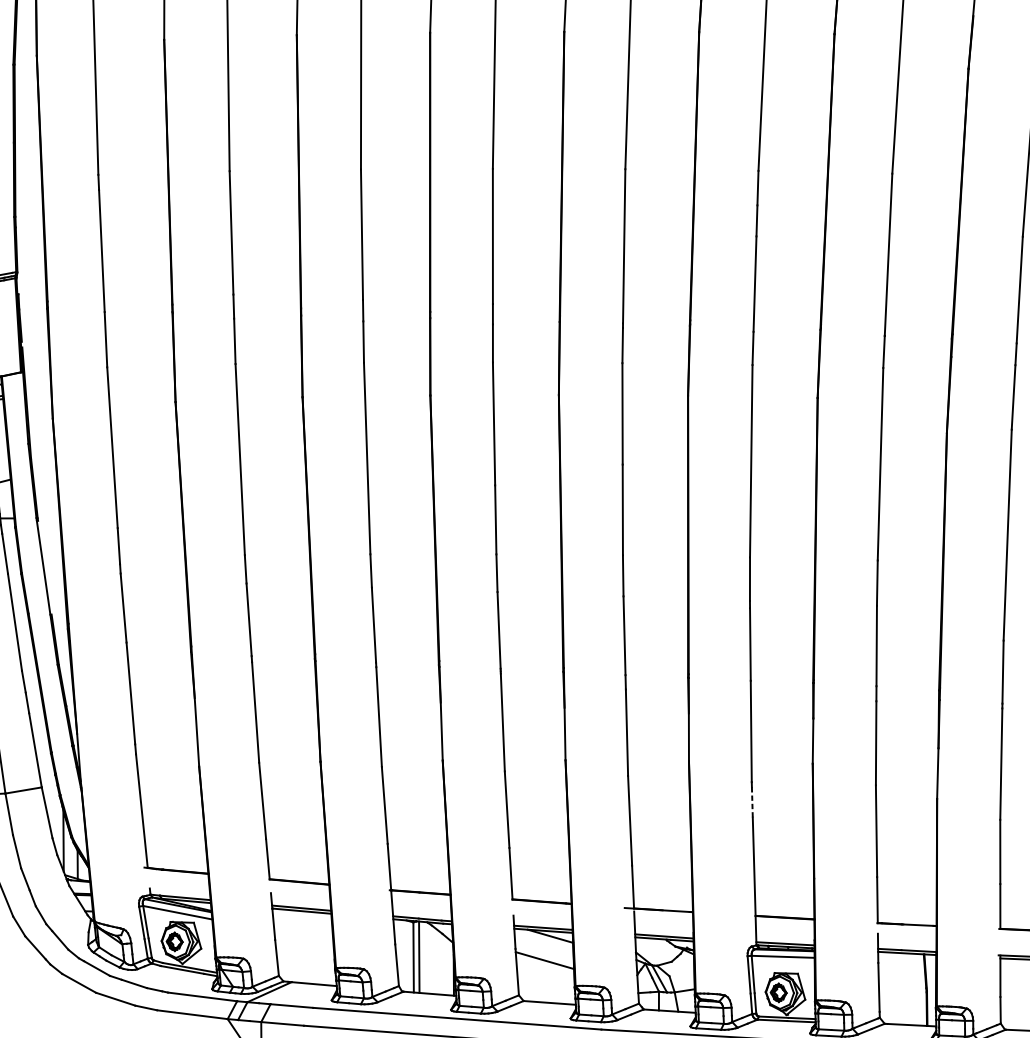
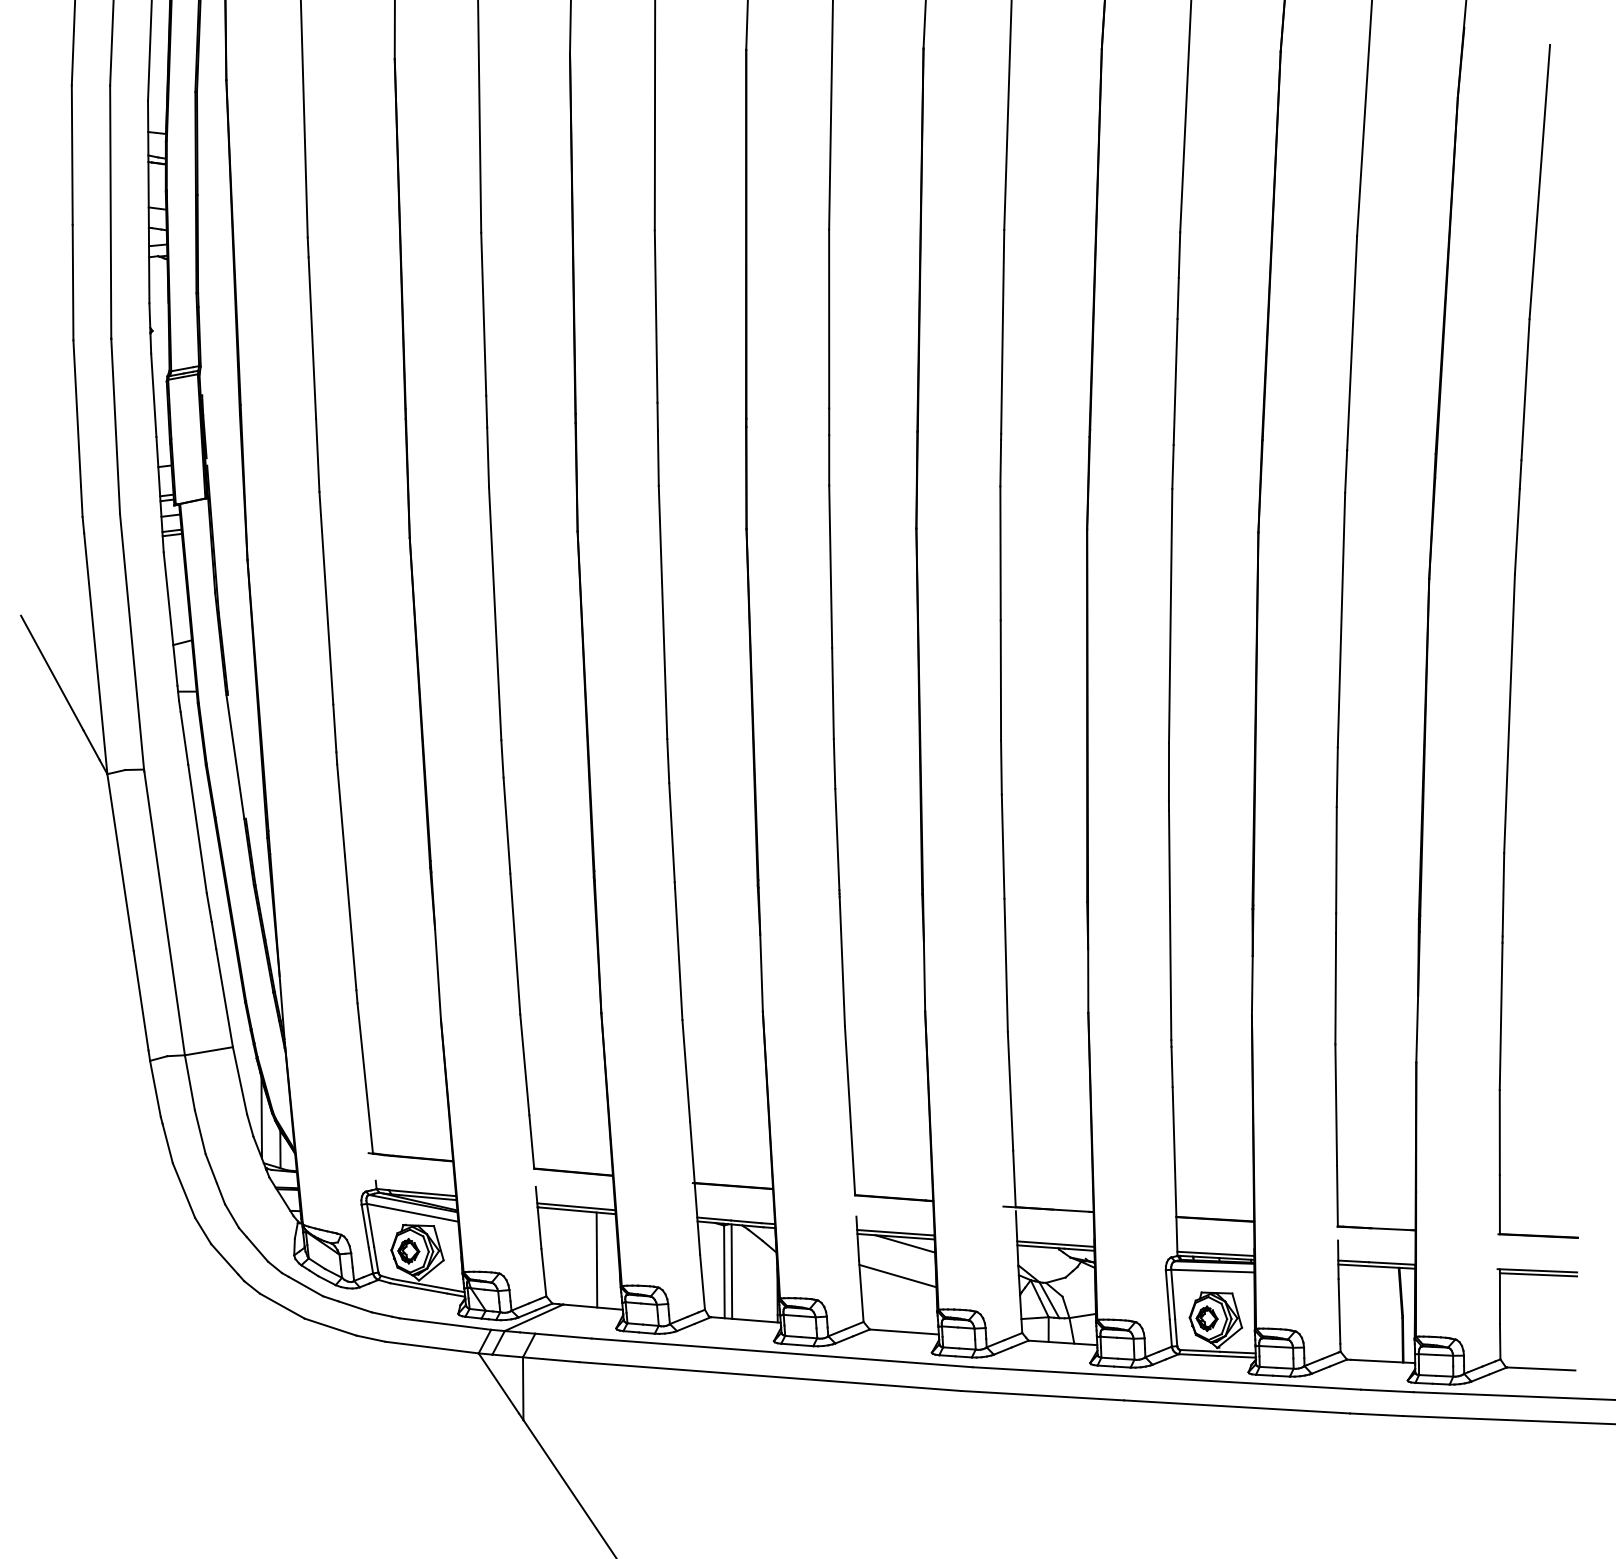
line: (752, 802) -> (1172, 1067), dashed -> solid
line: (316, 948) -> (596, 1259), added

